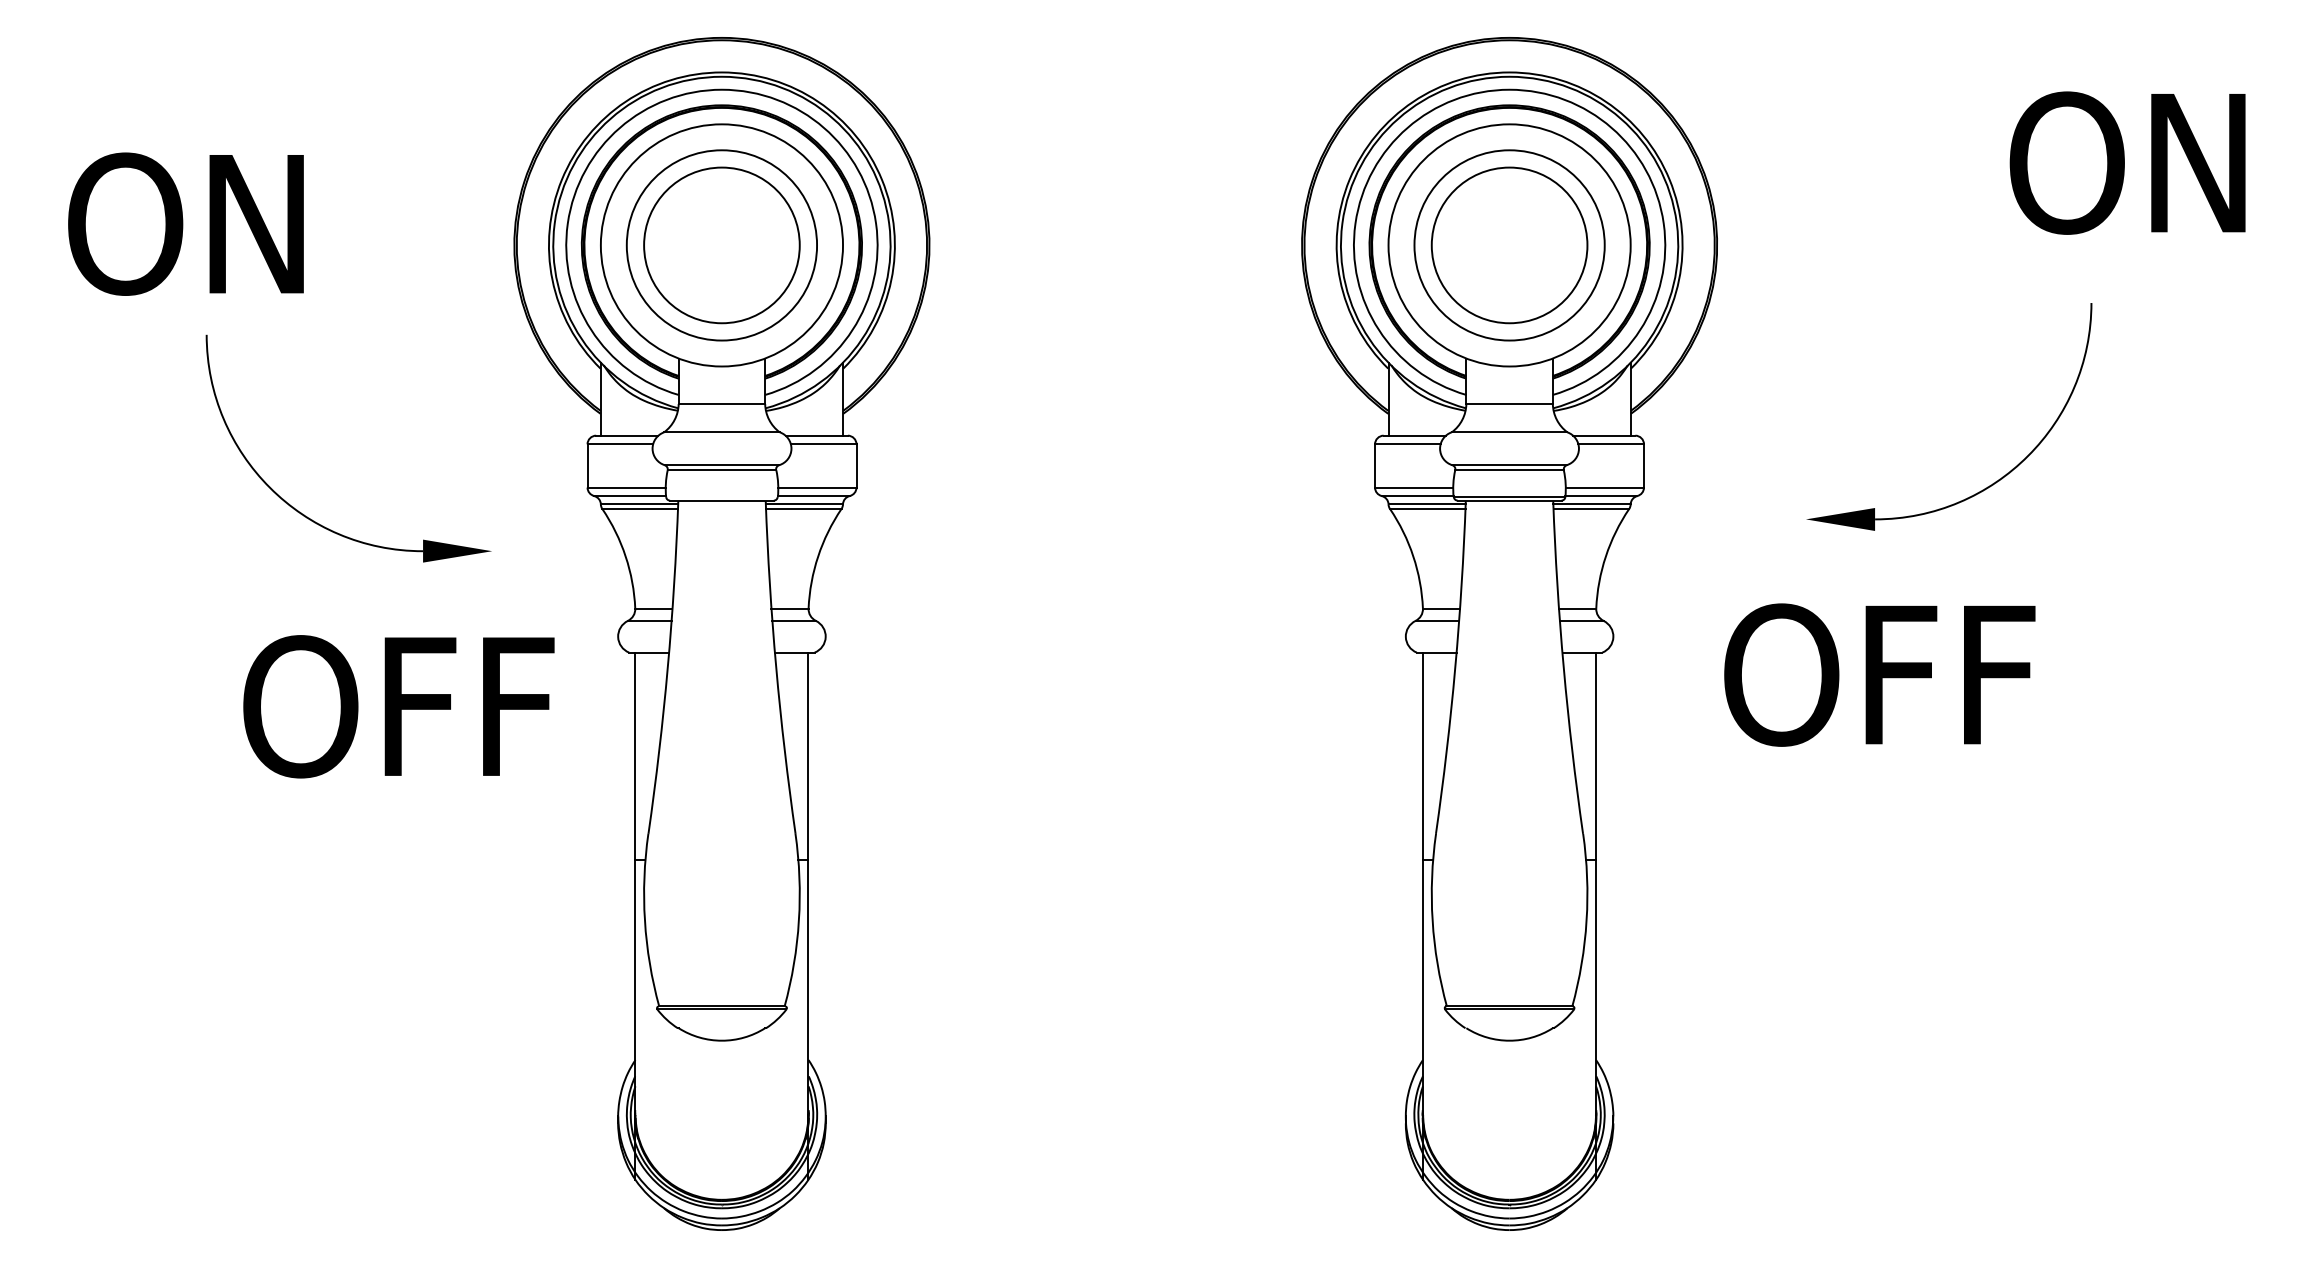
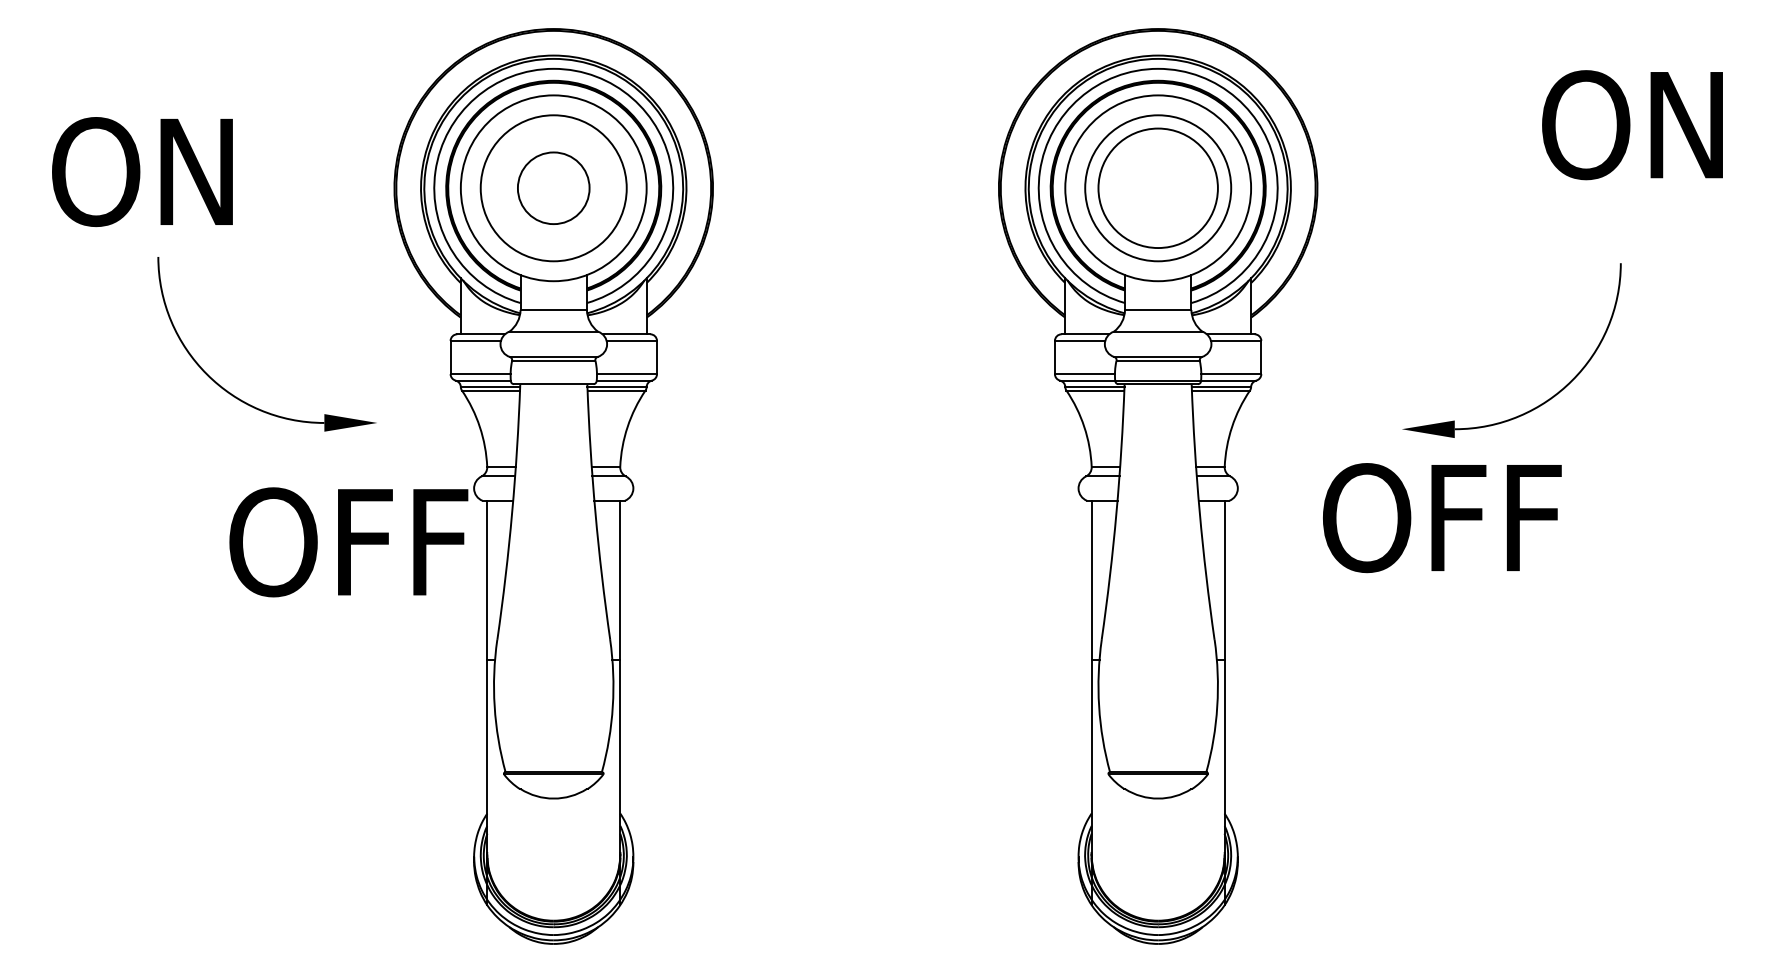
circle: (721, 245) -> (553, 188), size x0.6
part: (1992, 483) -> (1544, 401), moved
text: (398, 706) -> (348, 542), moved

